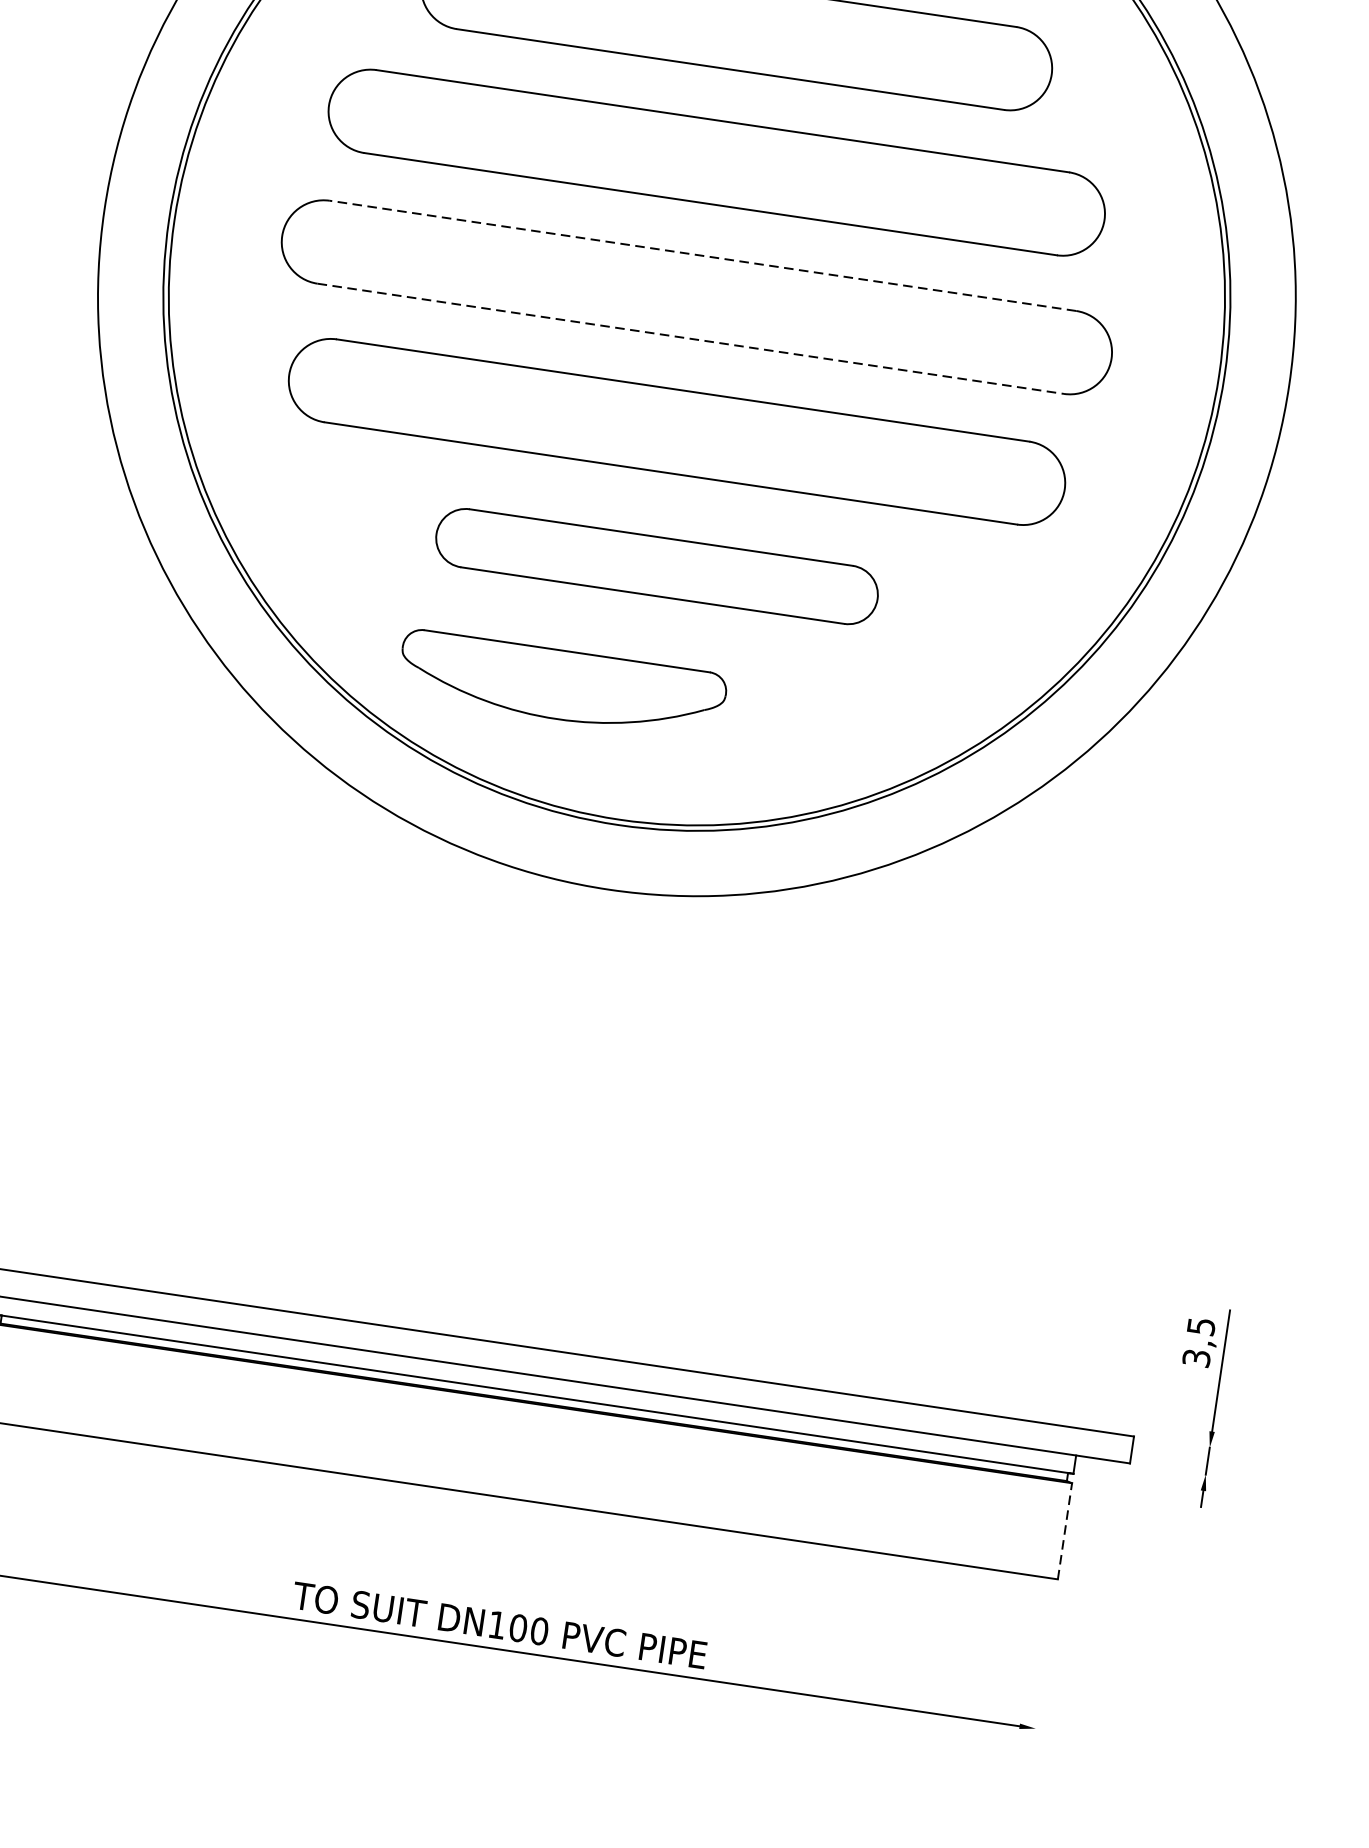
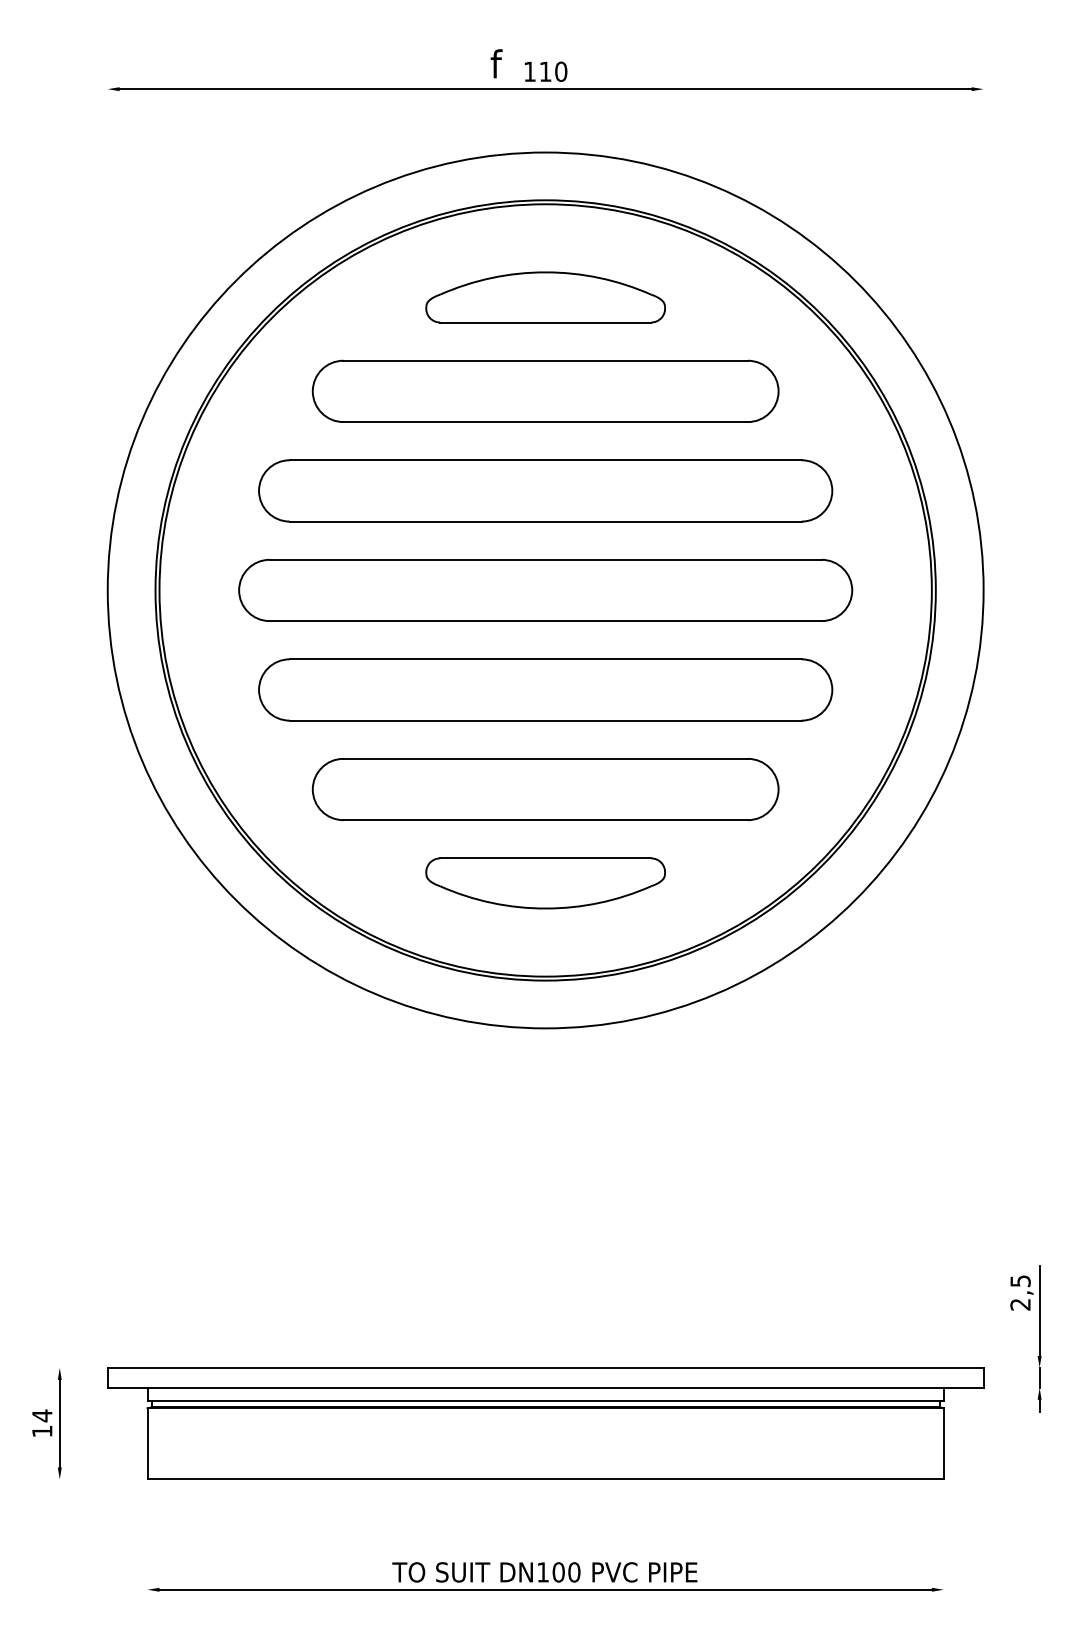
line: (702, 255) -> (545, 559), dashed -> solid
line: (690, 339) -> (545, 621), dashed -> solid
part: (656, 566) -> (545, 789), size x1.43
part: (561, 685) -> (545, 883), moved
text: (1196, 1358) -> (1020, 1304), 3,5 -> 2,5
line: (1064, 1530) -> (943, 1443), dashed -> solid

